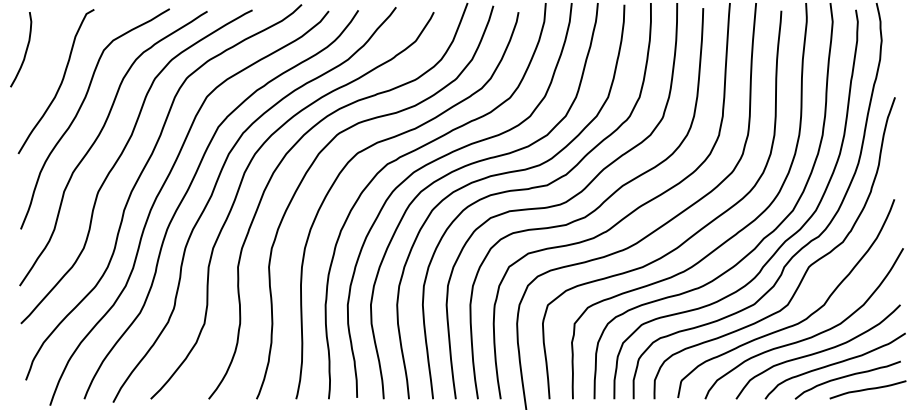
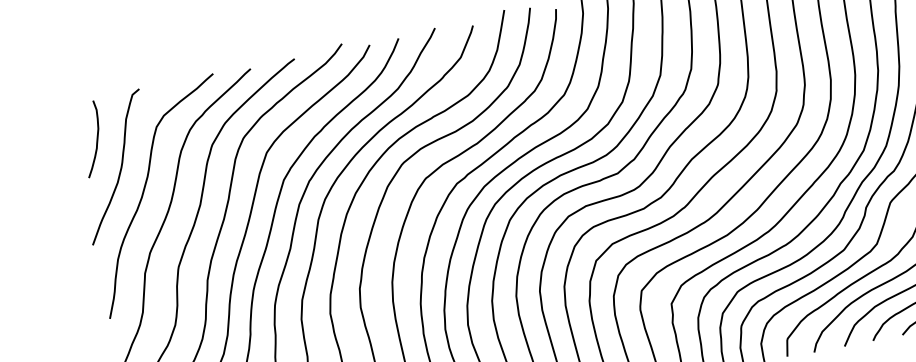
curve: (25, 50) -> (96, 139), moved

